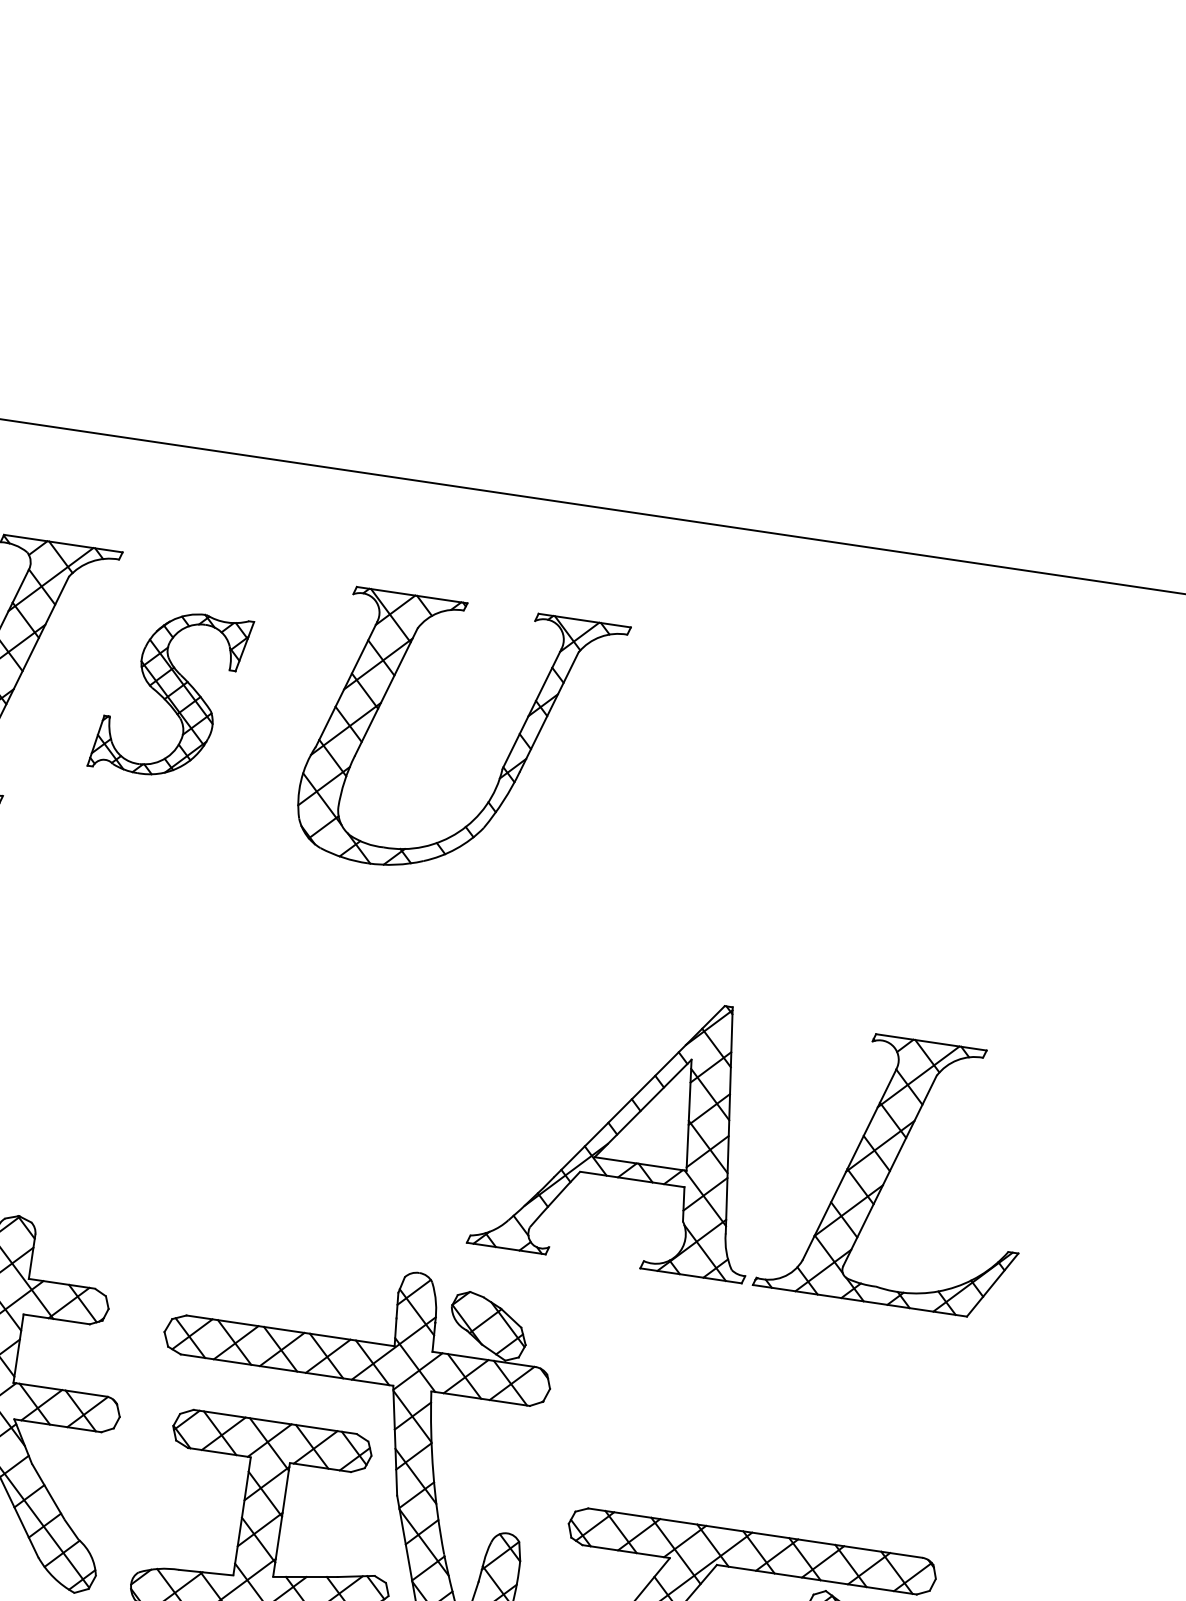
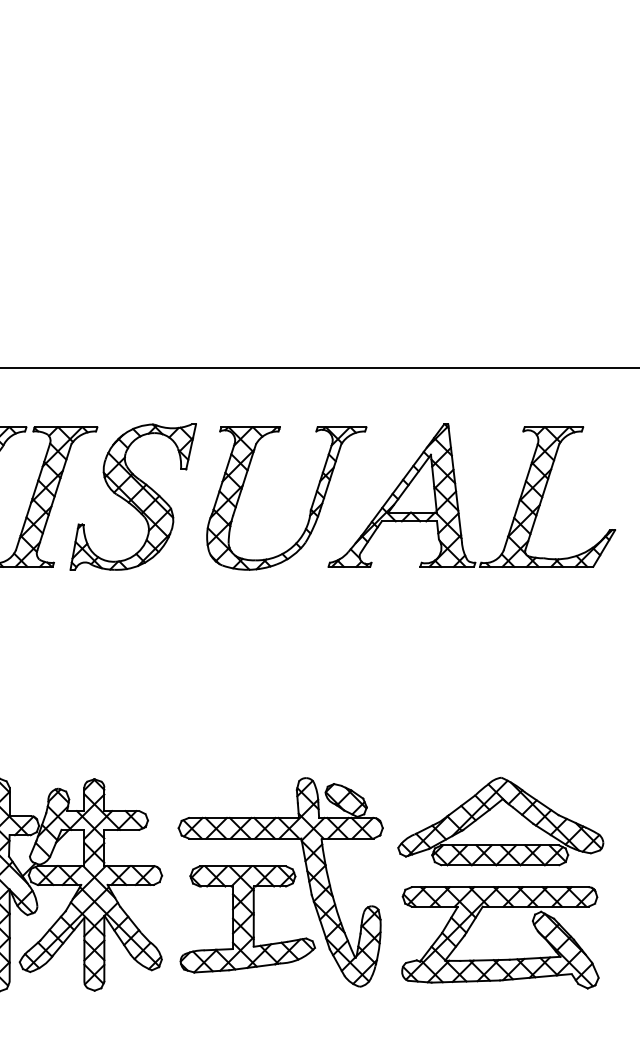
part: (169, 692) -> (132, 496), size x1.67
part: (730, 1143) -> (457, 495), moved
part: (774, 1409) -> (500, 821), added

